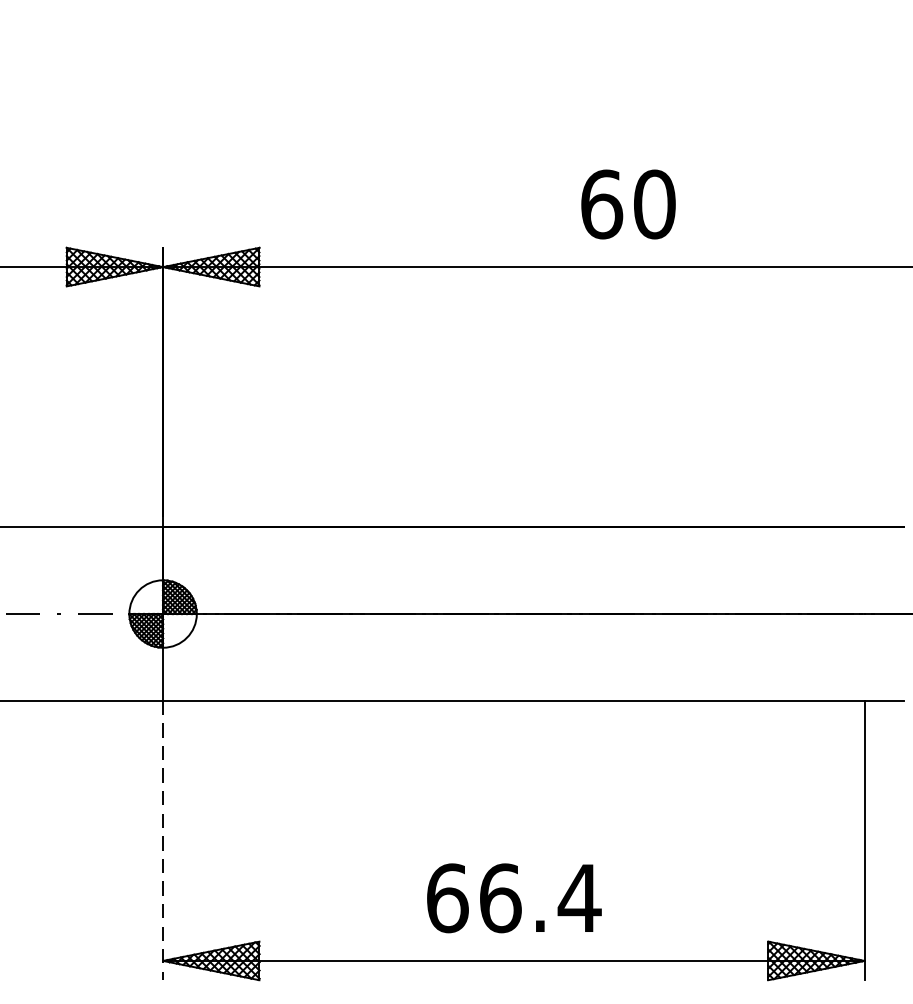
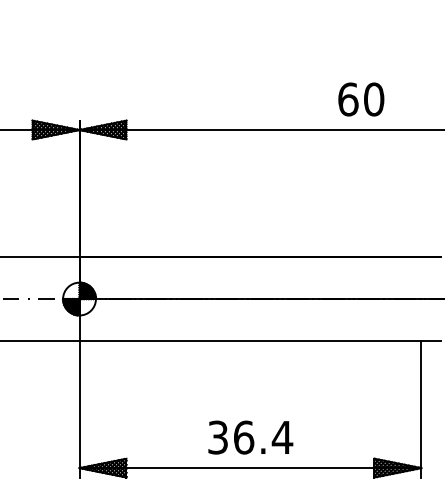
text: (628, 204) -> (361, 99), moved
line: (163, 840) -> (79, 409), dashed -> solid
text: (448, 898) -> (218, 437), 66.4 -> 36.4

